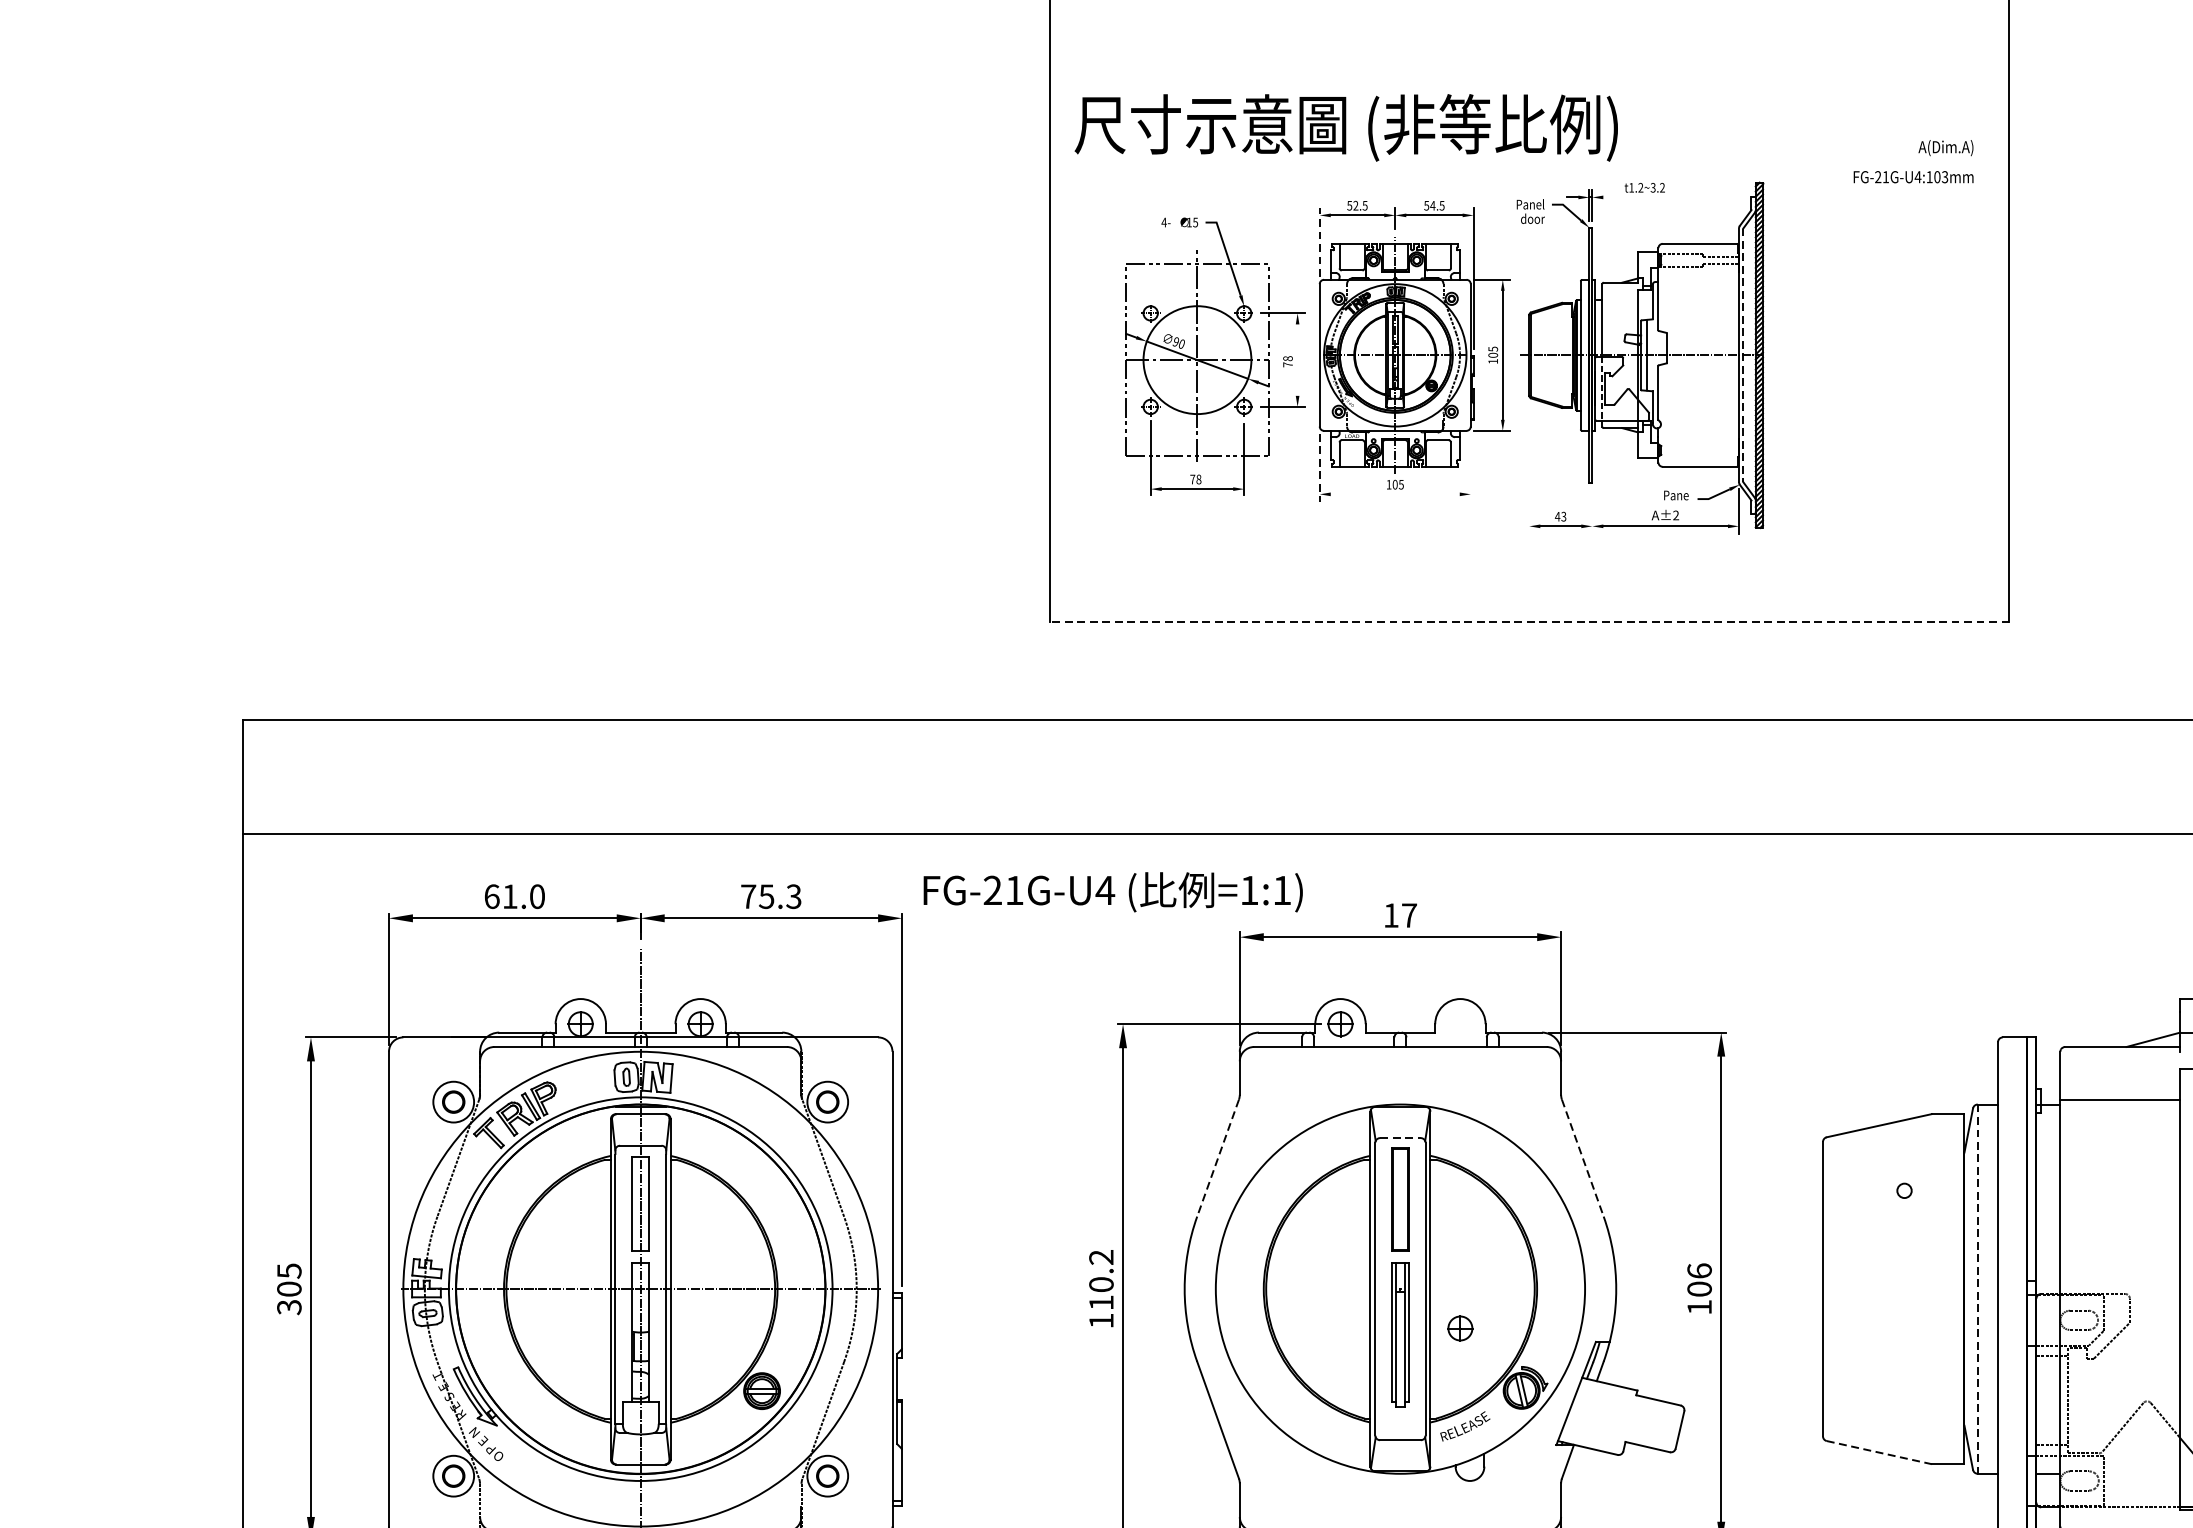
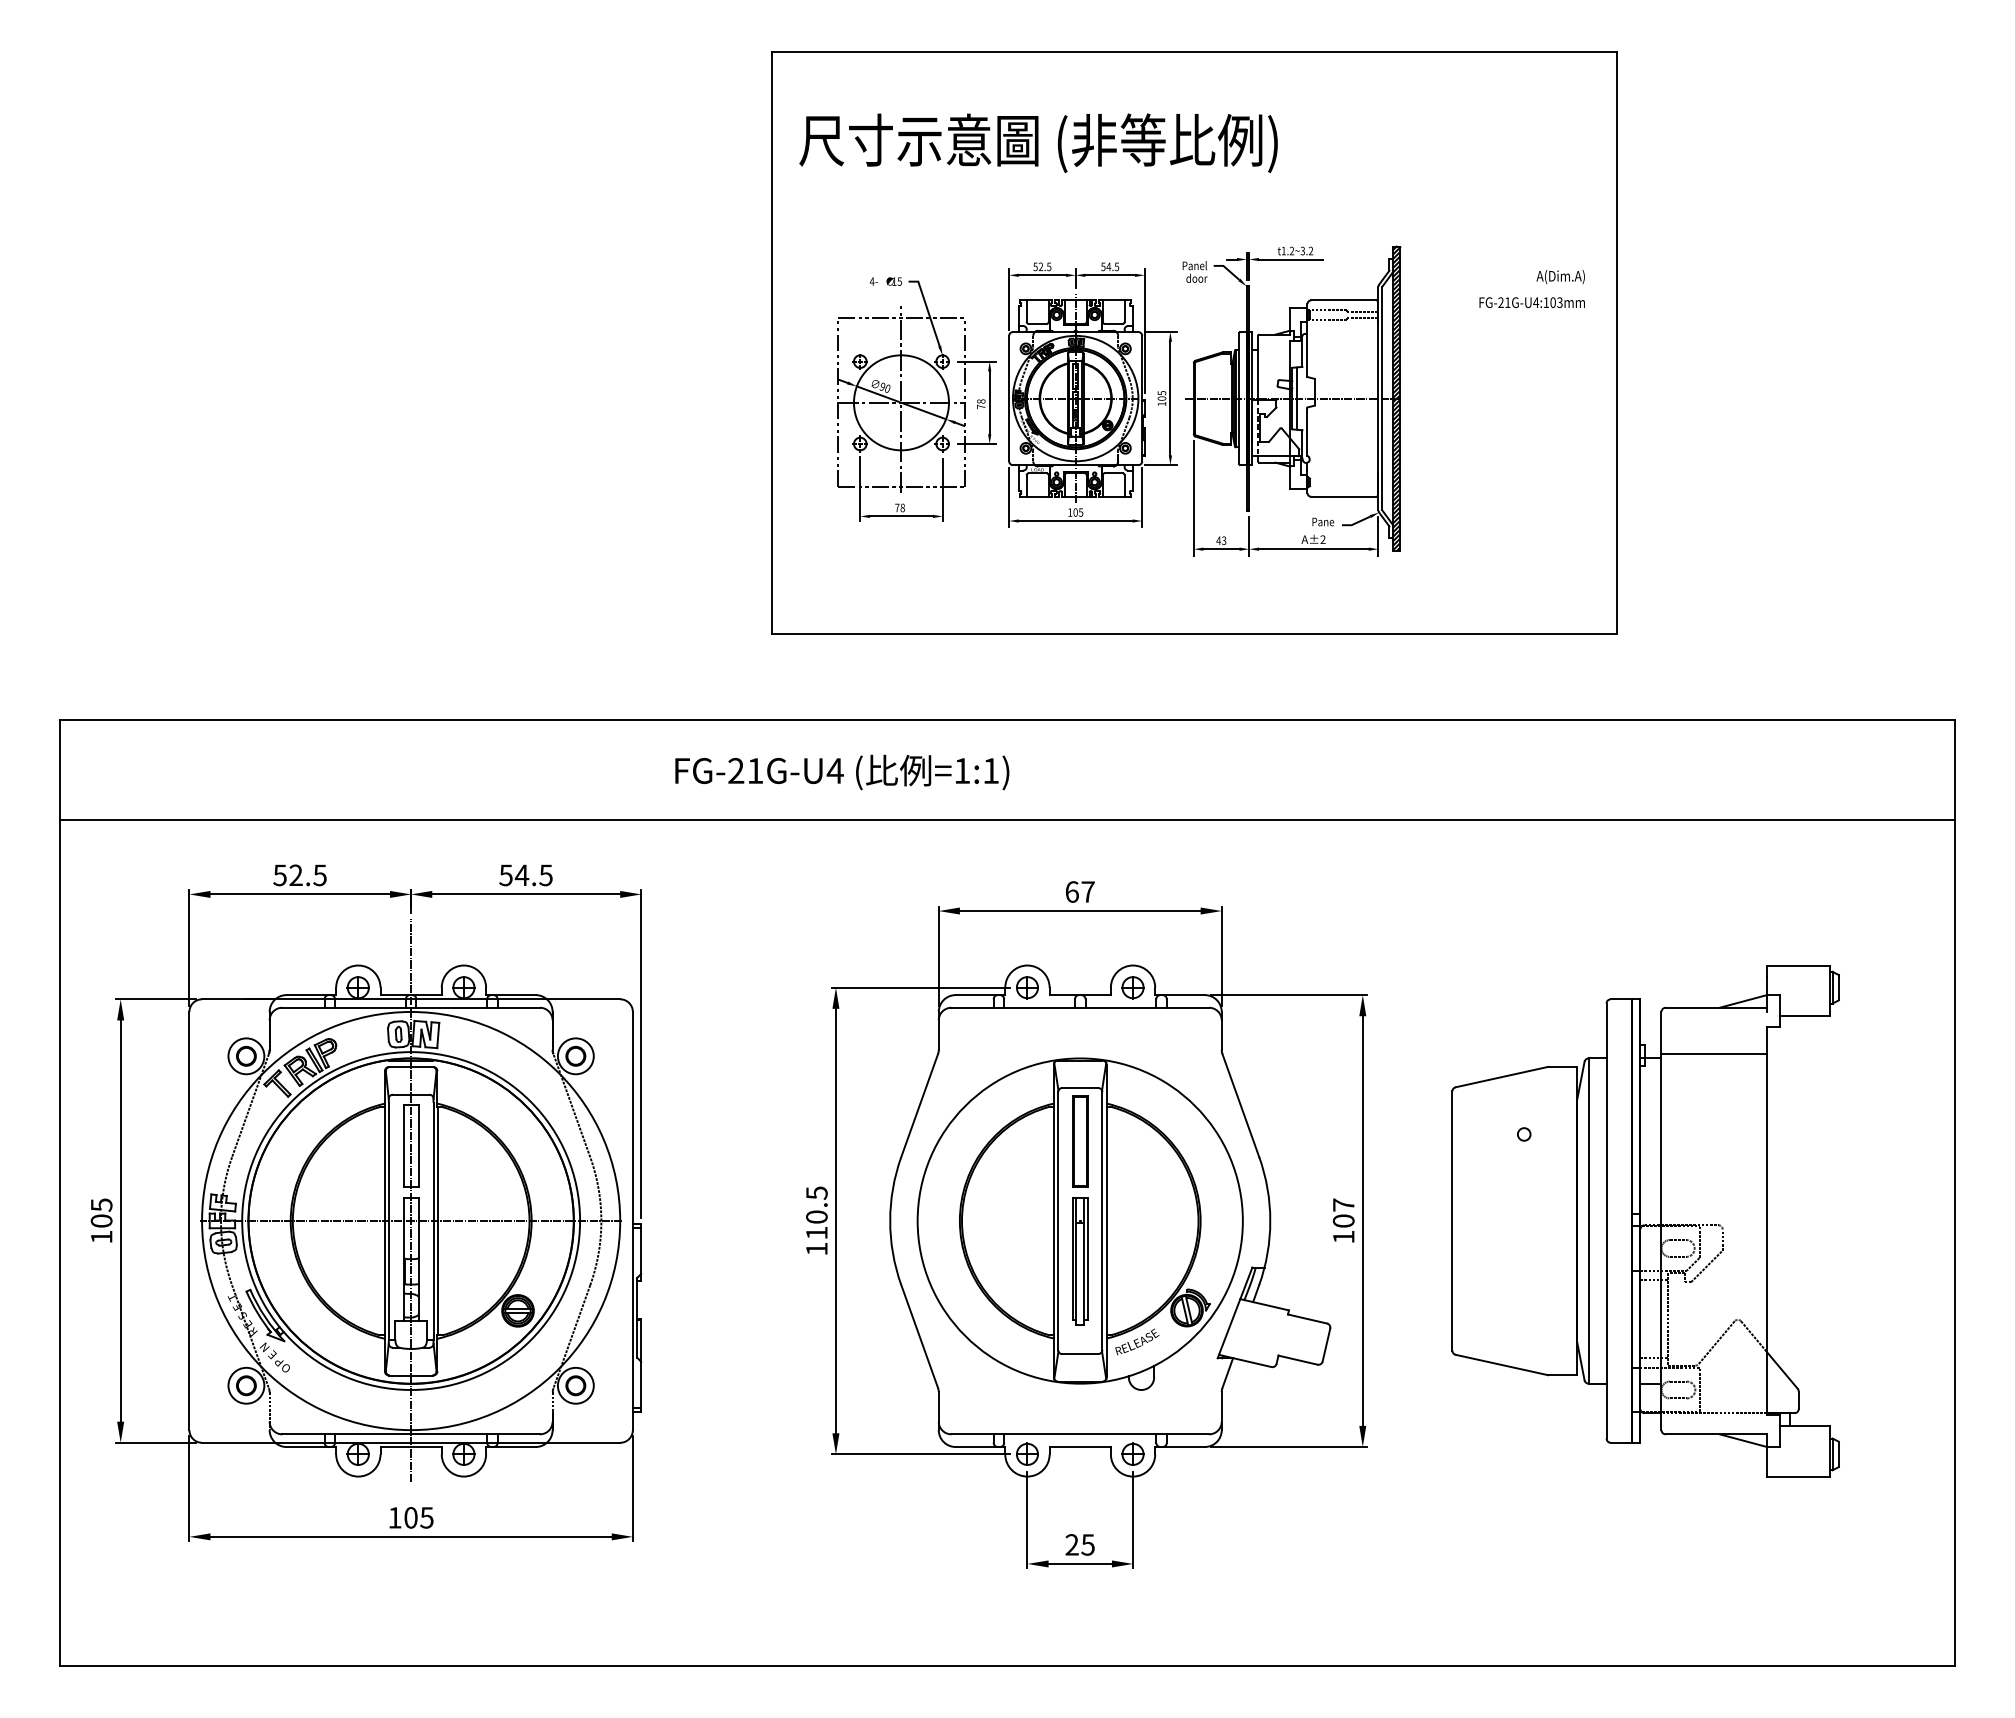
text: (1346, 128) -> (1038, 143), moved
text: (1912, 162) -> (1531, 289), moved
line: (1639, 197) -> (1290, 259), added
line: (1320, 241) -> (1009, 298), dashed -> solid
line: (1743, 355) -> (1382, 398), dashed -> solid
line: (1297, 359) -> (989, 402), added
line: (1320, 467) -> (1009, 497), dashed -> solid
line: (1471, 467) -> (1142, 497), added
line: (1529, 467) -> (1193, 497), added
line: (1395, 494) -> (1075, 521), added
line: (1592, 511) -> (1249, 536), added
line: (1530, 622) -> (1194, 633), dashed -> solid
text: (1113, 892) -> (842, 772), moved
text: (513, 896) -> (299, 875), 61.0 -> 52.5
text: (770, 896) -> (525, 875), 75.3 -> 54.5
text: (1391, 914) -> (1072, 891), 17 -> 67
line: (1400, 1138) -> (1080, 1088), dashed -> solid
line: (1217, 1157) -> (919, 1105), dashed -> solid
line: (1582, 1157) -> (1240, 1105), dashed -> solid
text: (1100, 1256) -> (816, 1192), 110.2 -> 110.5
text: (1699, 1270) -> (1343, 1204), 106 -> 107
line: (1977, 1289) -> (1588, 1221), dashed -> solid
text: (289, 1306) -> (101, 1236), 305 -> 105
part: (1459, 1328) -> (1132, 987), moved
line: (1879, 1453) -> (1502, 1365), dashed -> solid

